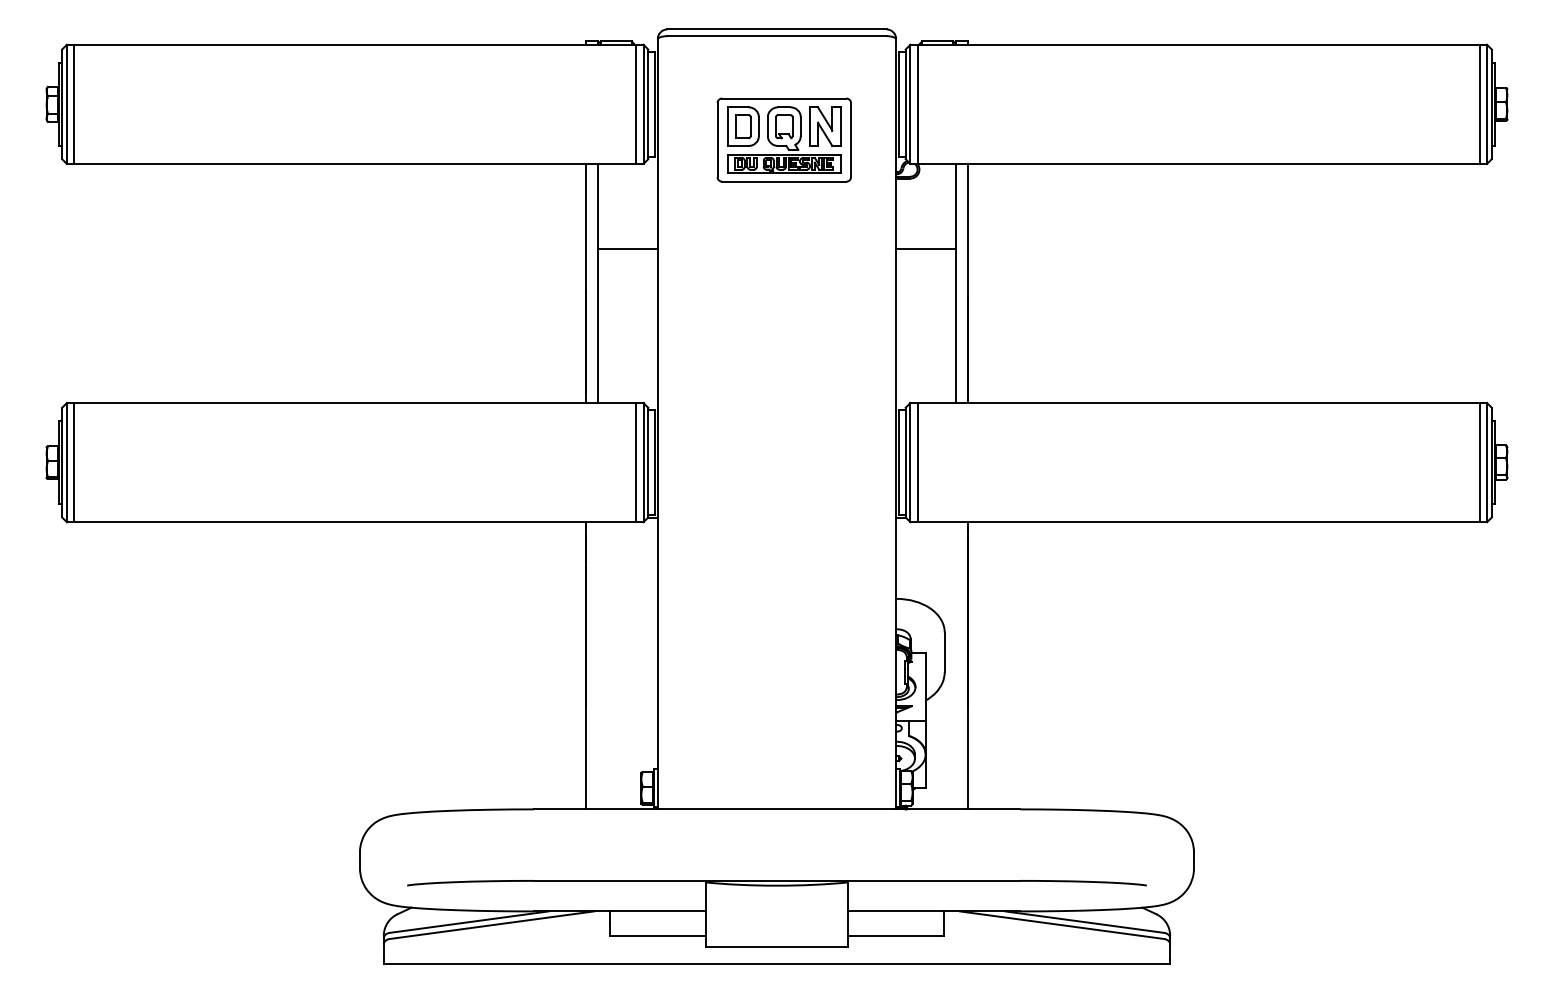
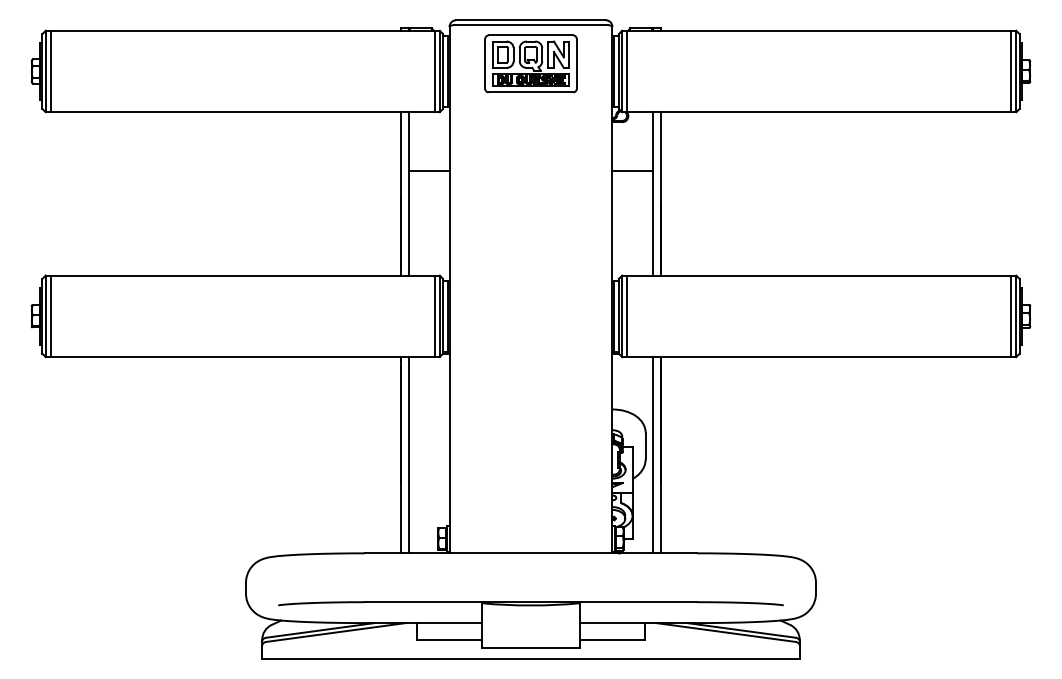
part: (783, 139) -> (530, 63), moved
line: (597, 666) -> (408, 455), added
line: (956, 666) -> (653, 455), added

